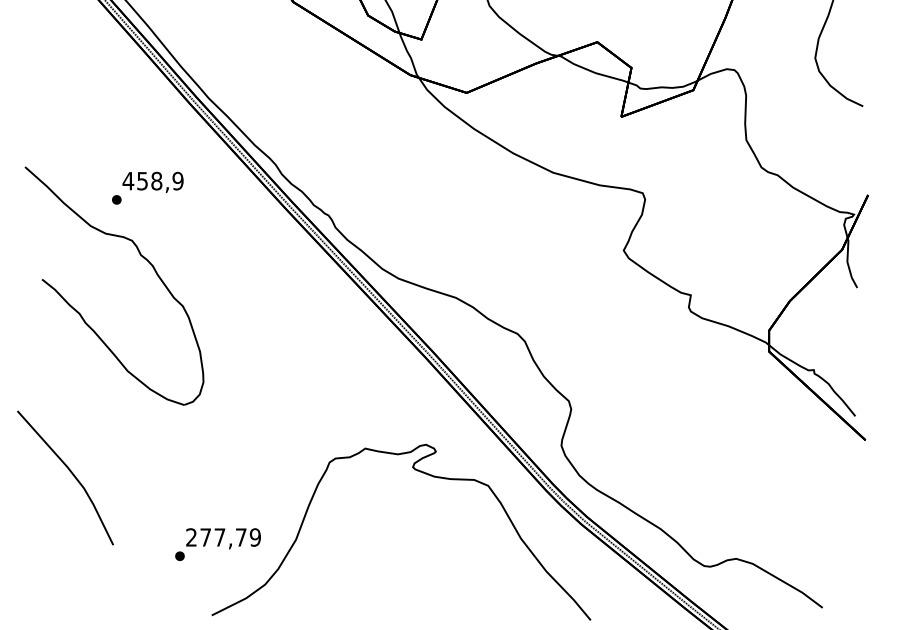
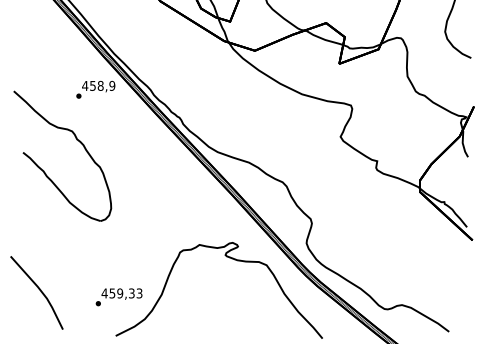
text: (147, 187) -> (95, 89), moved
line: (68, 471) -> (38, 289), moved
text: (222, 537) -> (121, 293), 277,79 -> 459,33

